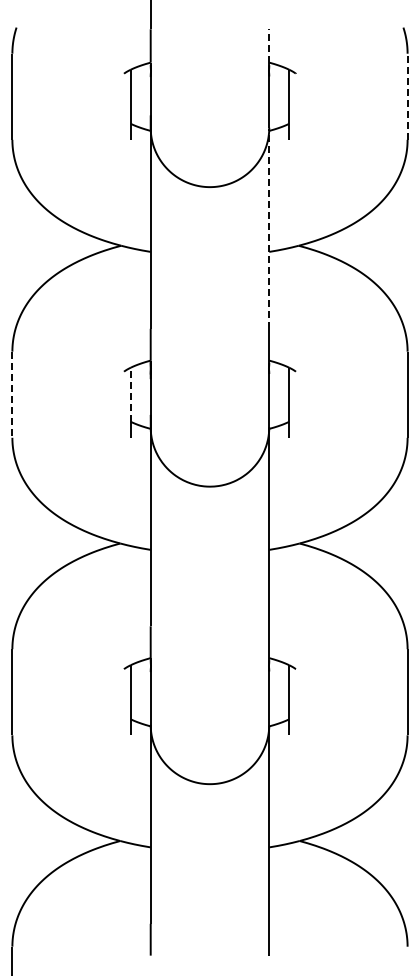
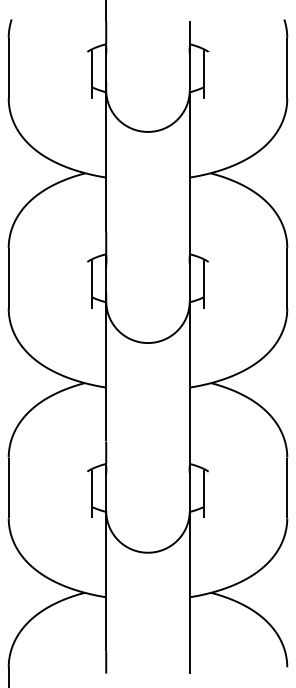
line: (269, 45) -> (189, 32), dashed -> solid
line: (407, 96) -> (287, 68), dashed -> solid
line: (269, 229) -> (189, 161), dashed -> solid
line: (130, 394) -> (91, 278), dashed -> solid
line: (12, 395) -> (8, 278), dashed -> solid

